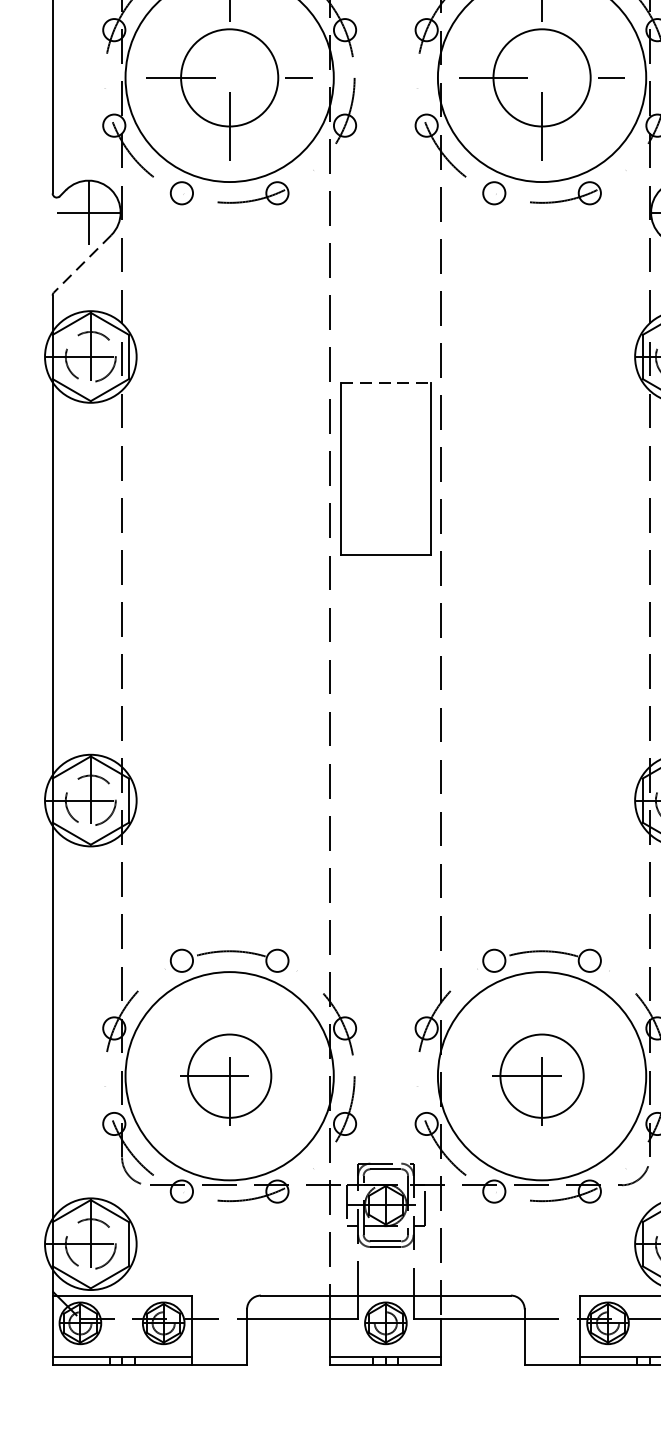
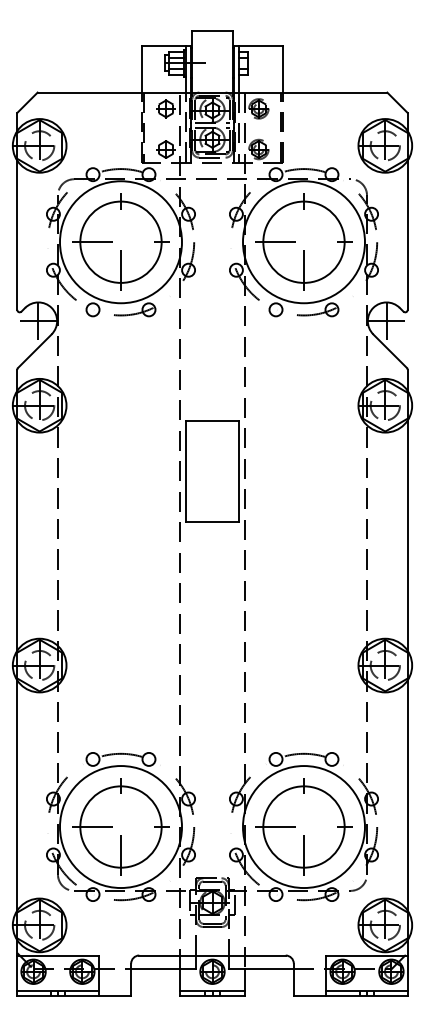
circle: (228, 76) -> (120, 241), size x1.43
circle: (541, 76) -> (303, 241), size x1.43
line: (81, 264) -> (34, 351), dashed -> solid
line: (385, 383) -> (212, 421), dashed -> solid
part: (228, 1075) -> (120, 826), size x1.67
part: (541, 1075) -> (303, 826), size x1.67

